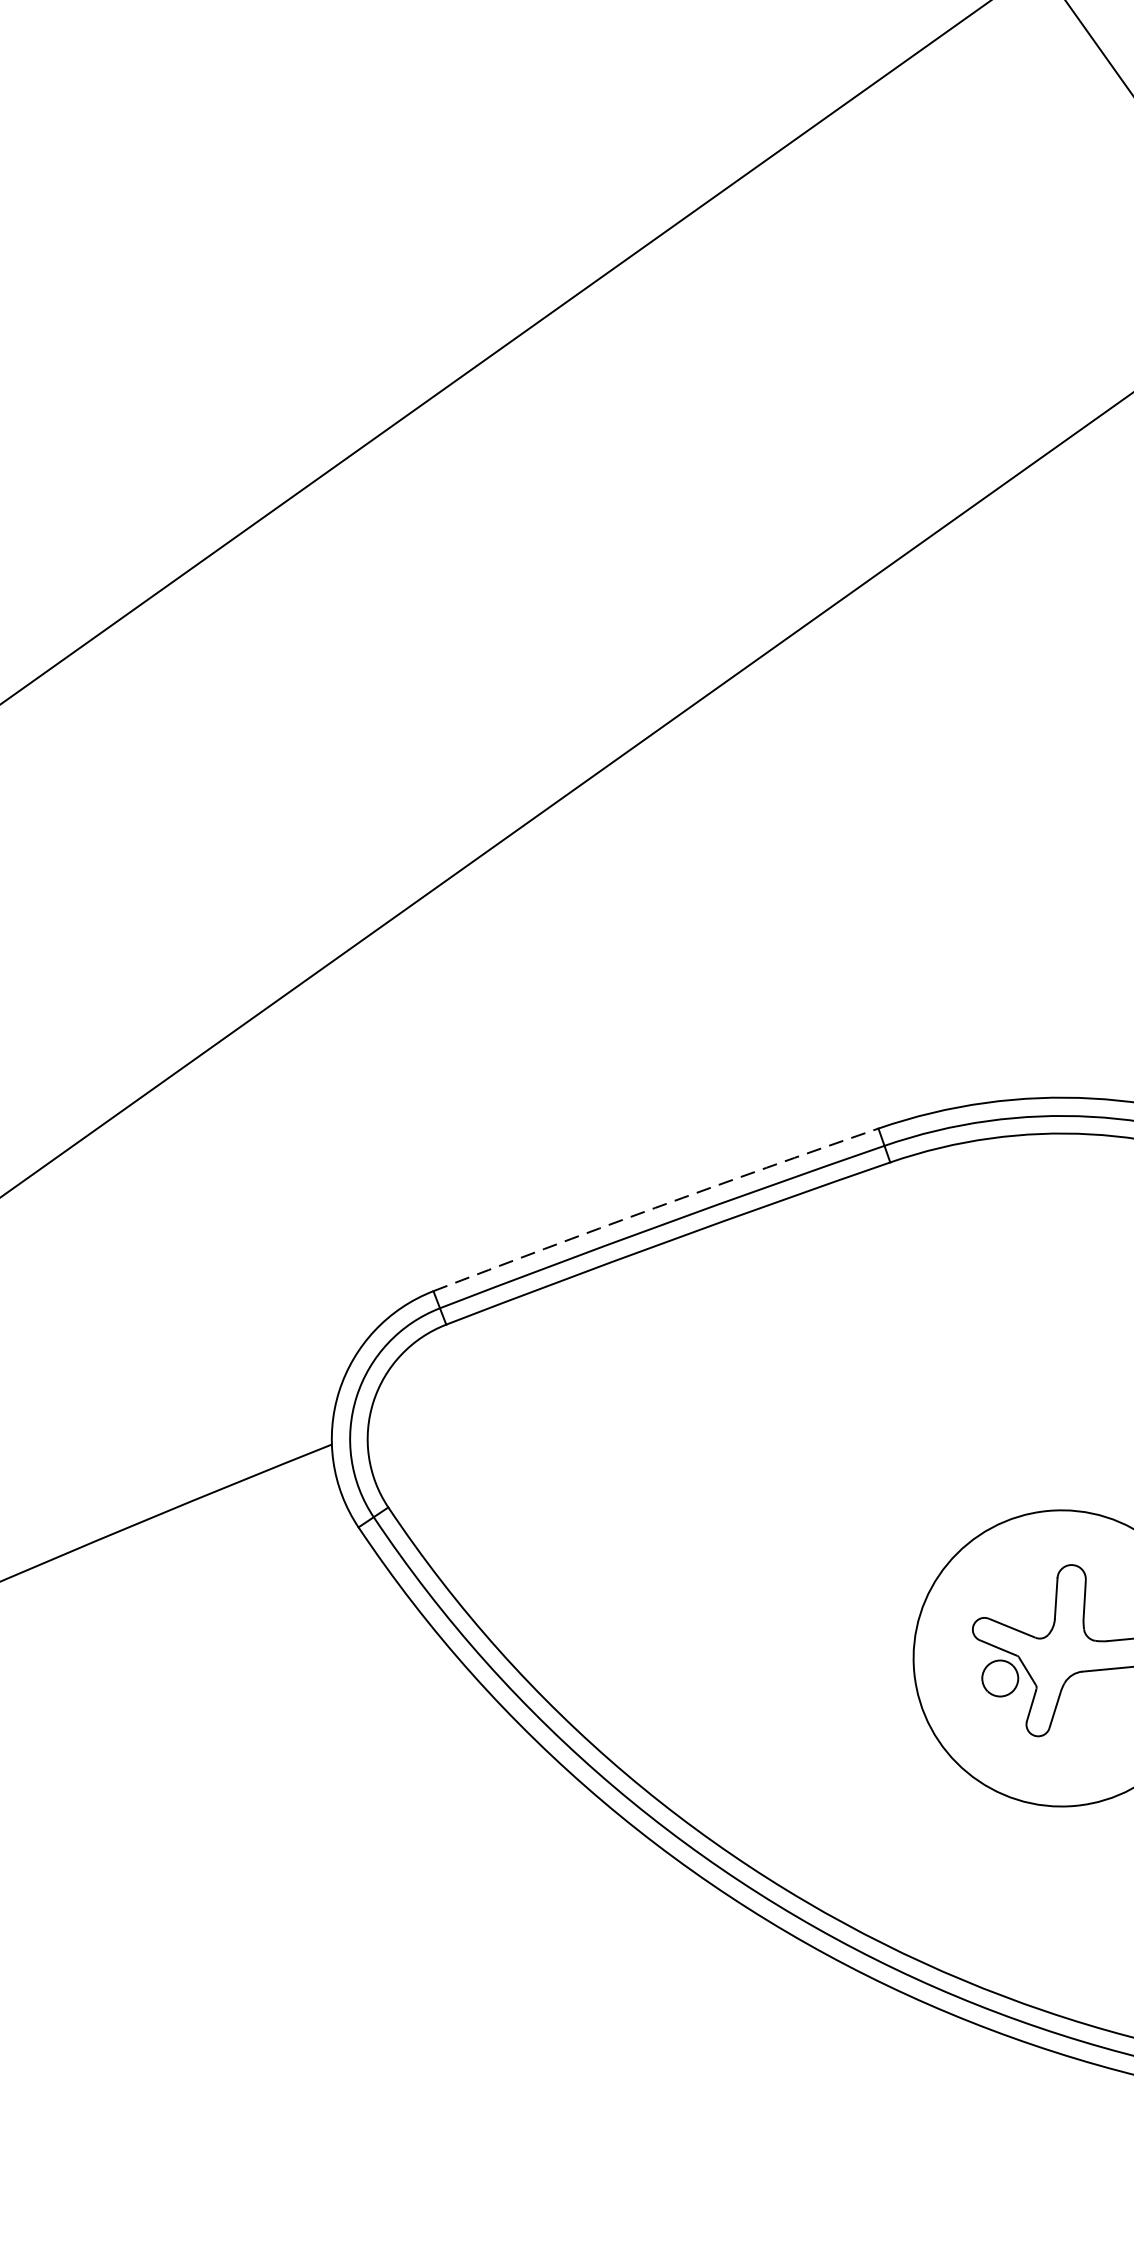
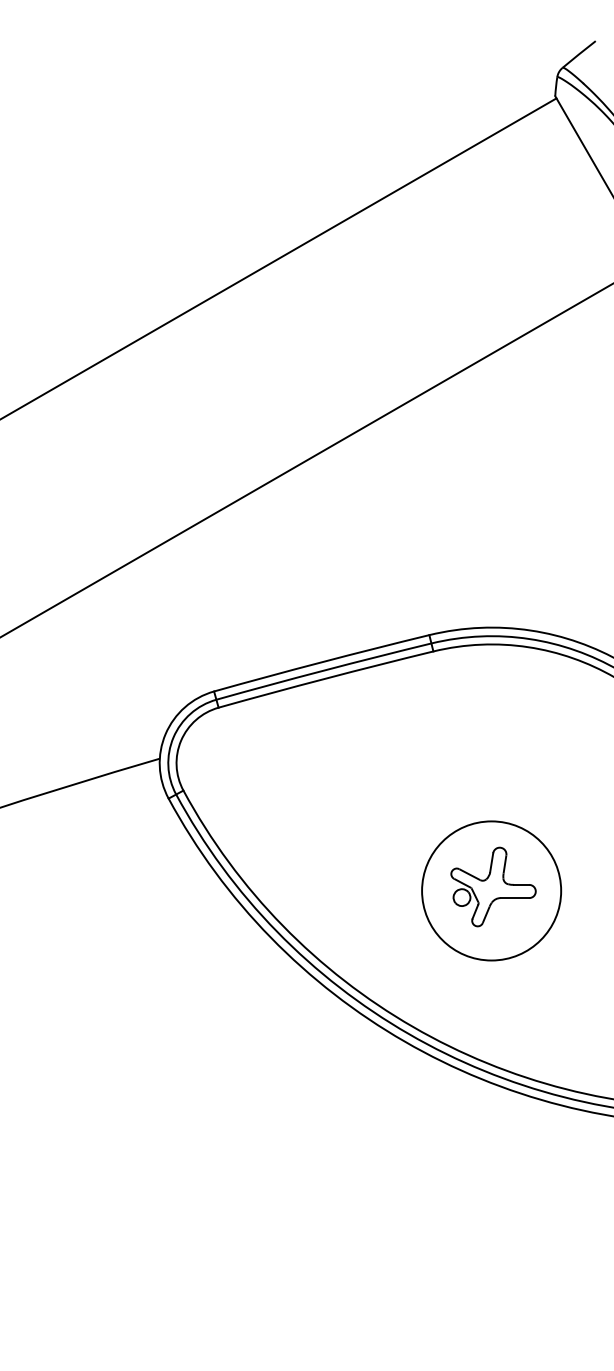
arc: (655, 1208) -> (321, 662), dashed -> solid

